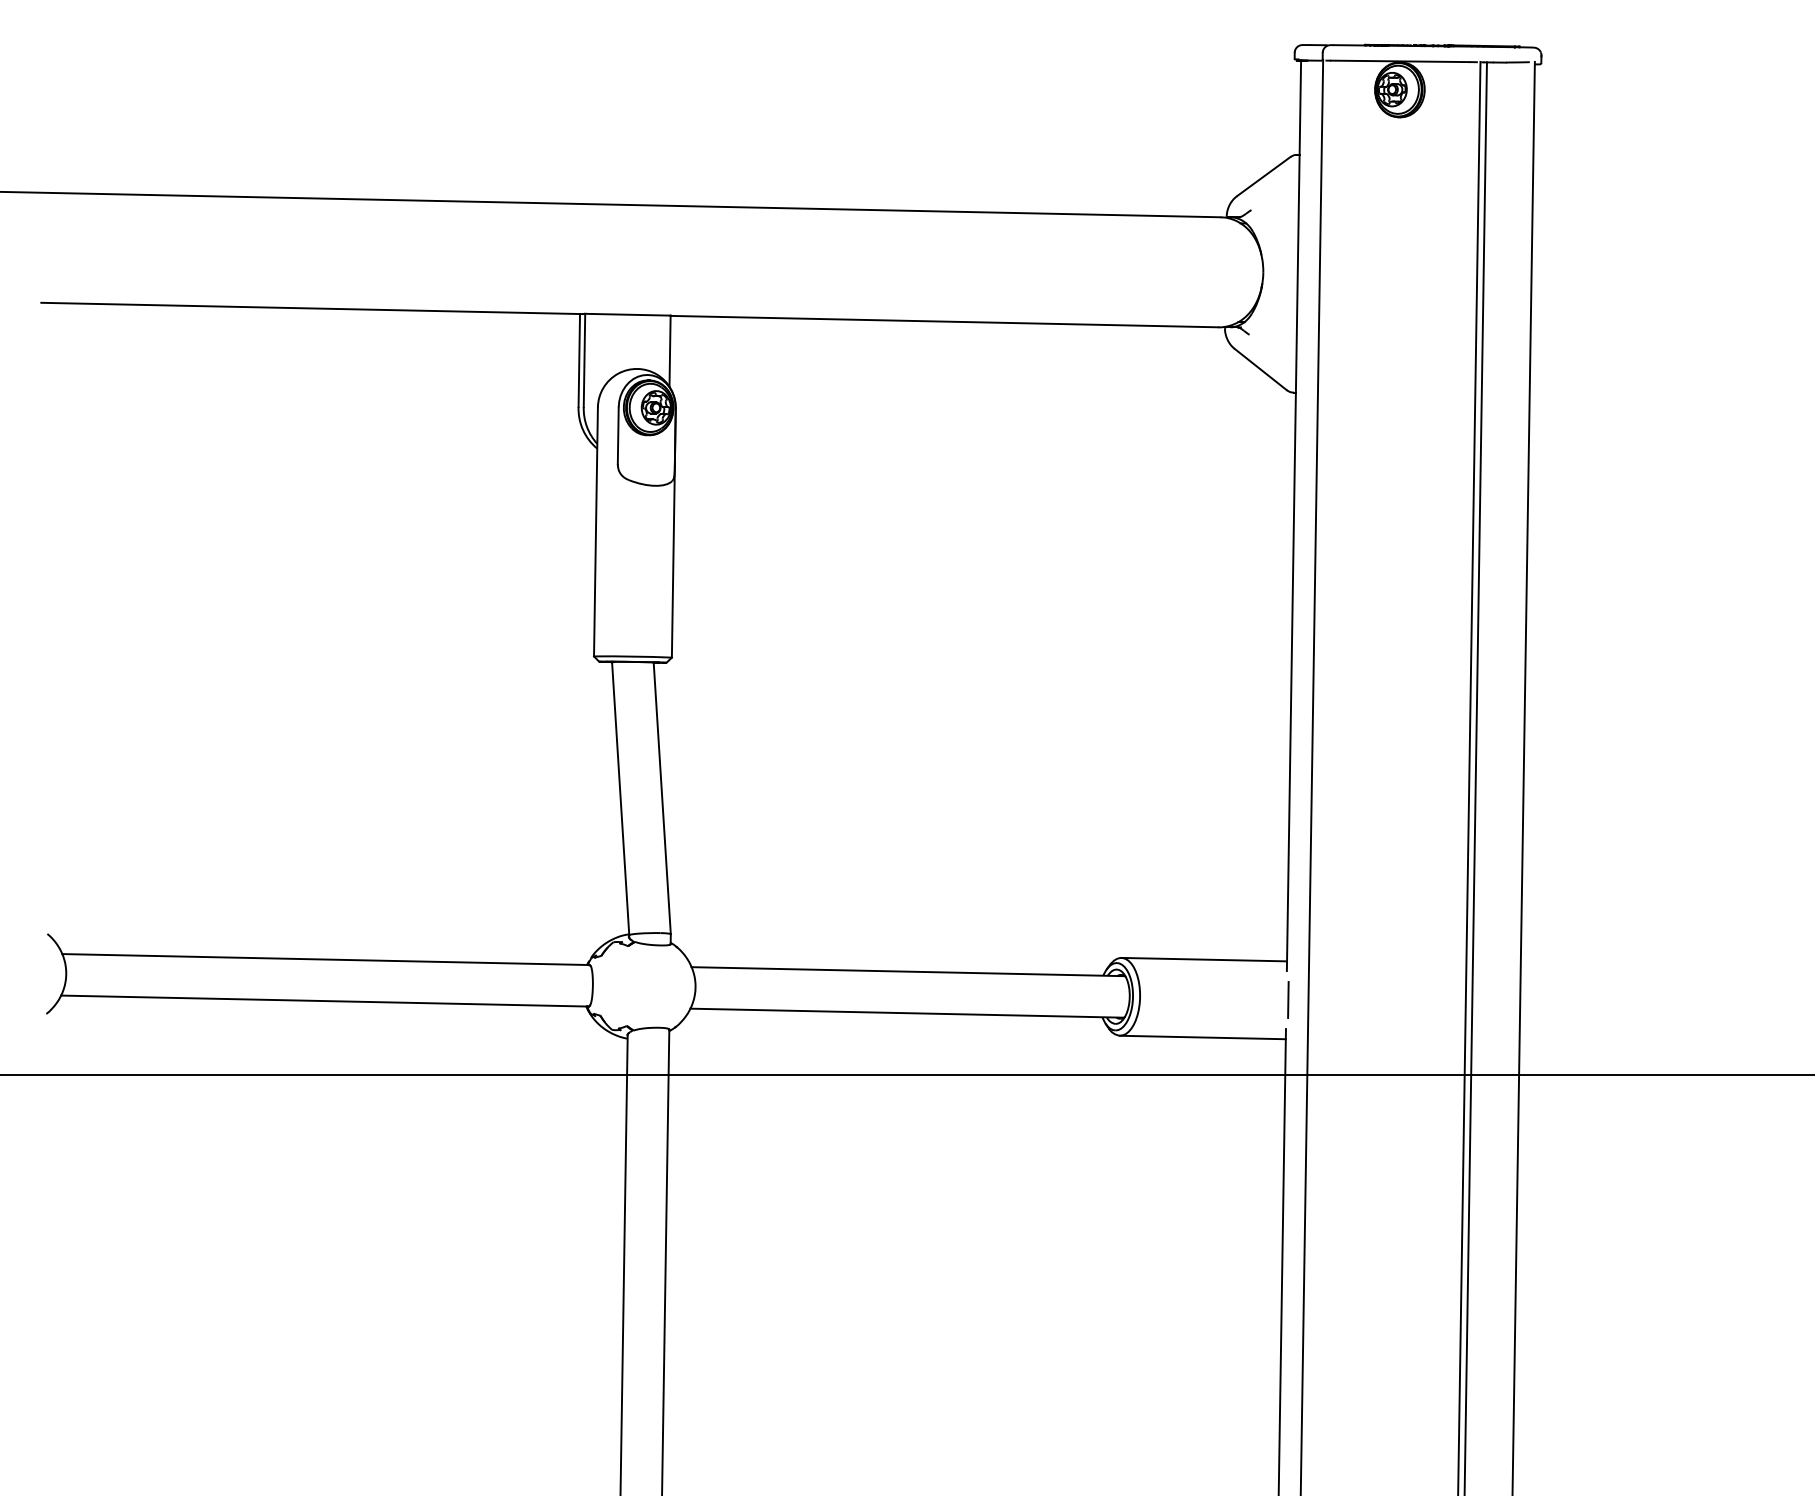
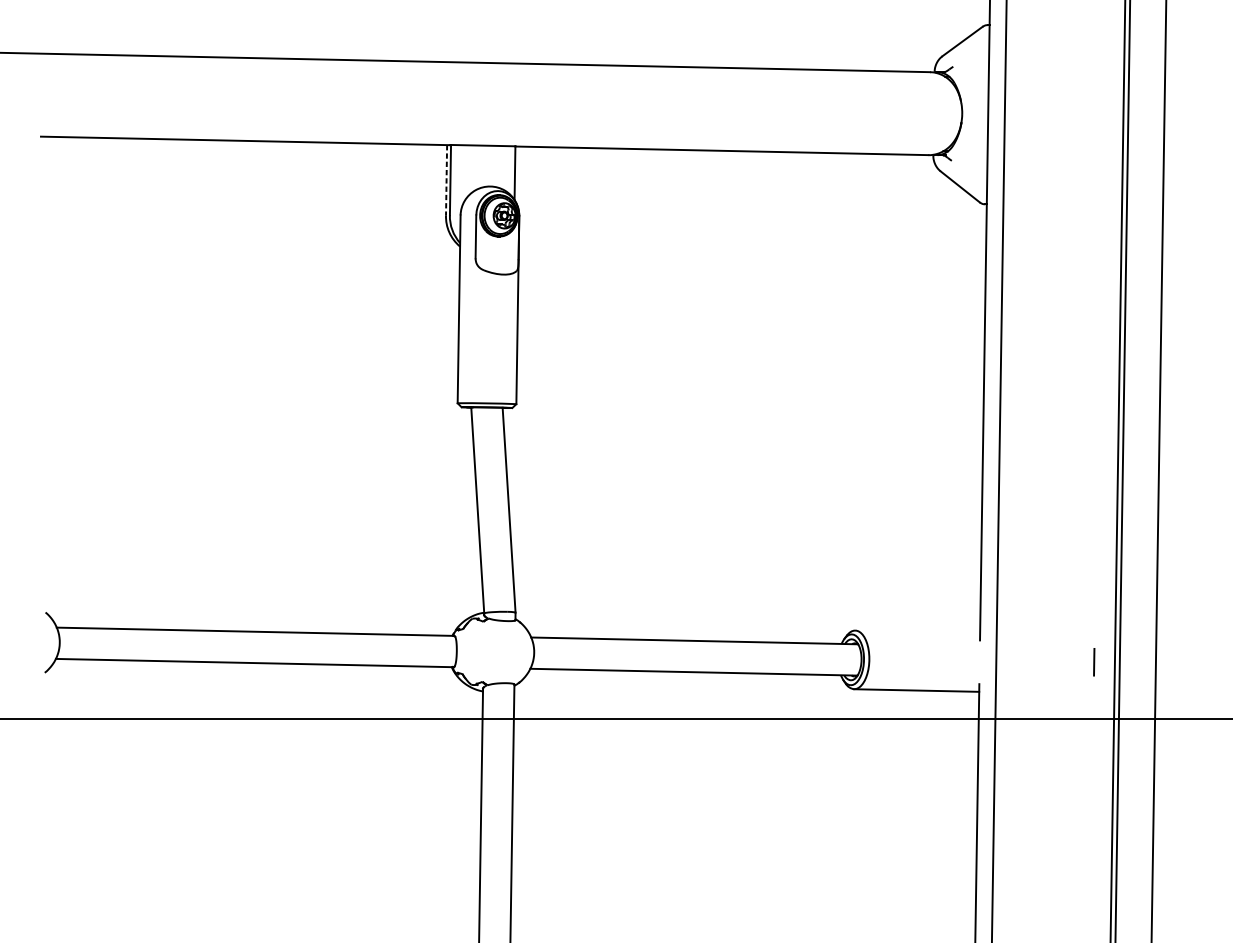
line: (579, 361) -> (446, 180), solid -> dashed
line: (1204, 959) -> (917, 631), removed
line: (1288, 999) -> (1094, 661), moved

